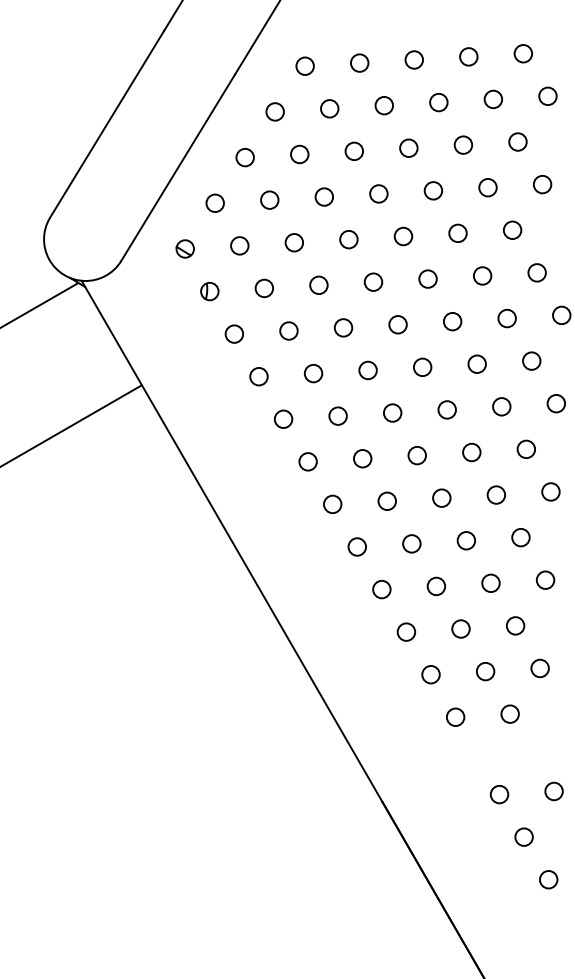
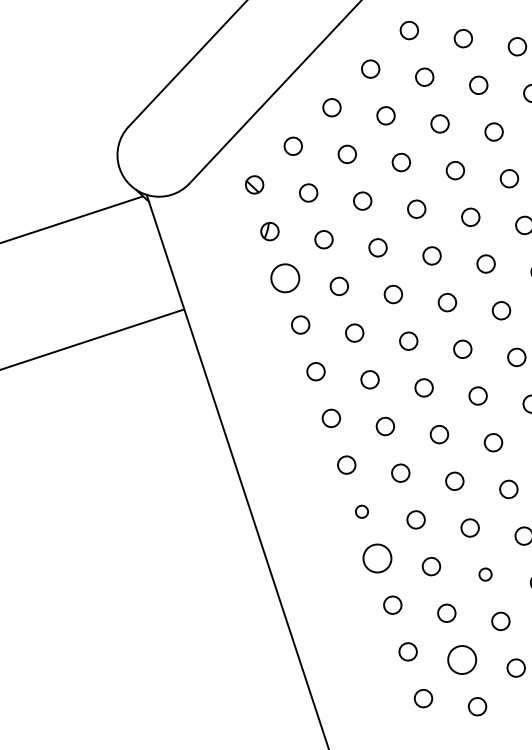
circle: (234, 333) -> (285, 277), size x1.6
circle: (356, 546) -> (361, 511), size x0.7
circle: (490, 582) -> (485, 573), size x0.7
circle: (381, 589) -> (377, 558), size x1.6
circle: (485, 671) -> (462, 659), size x1.6

